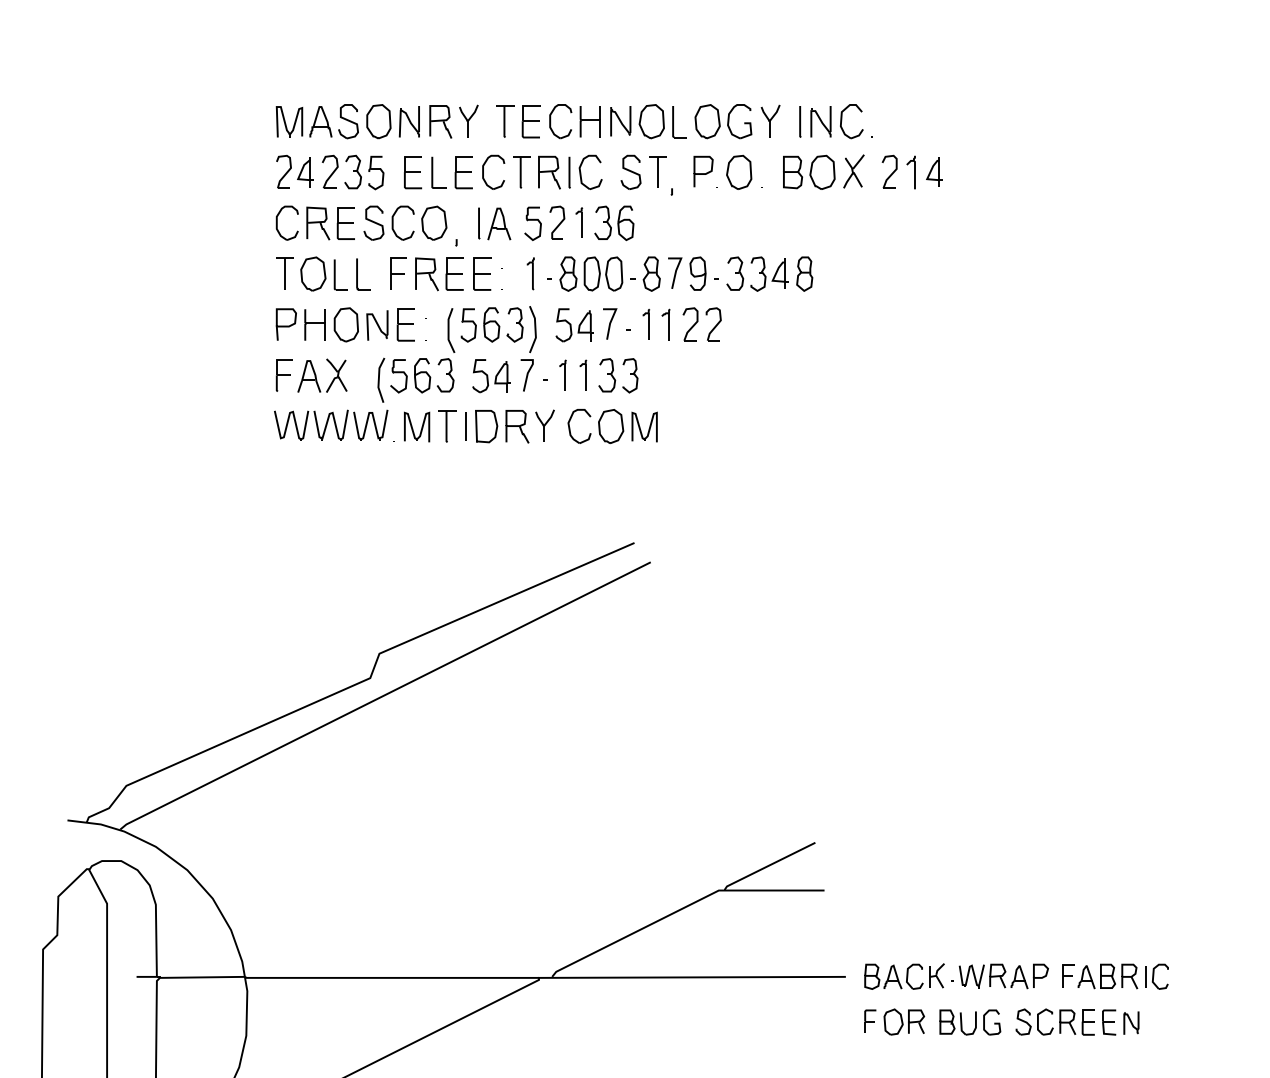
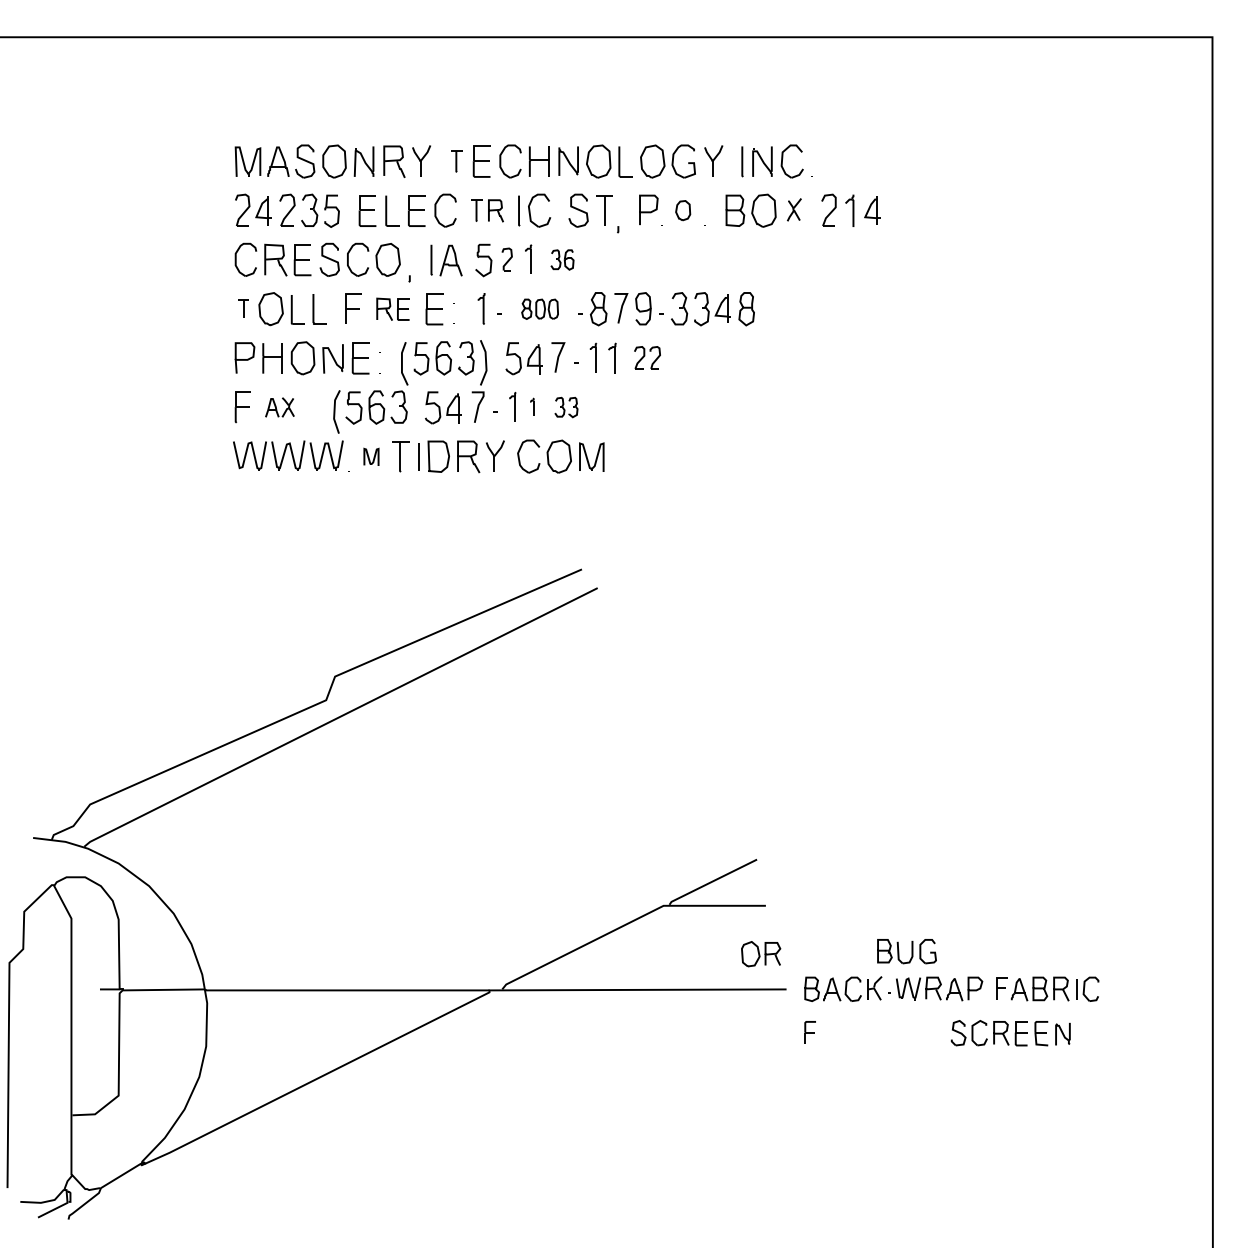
part: (504, 121) -> (456, 161), size x0.7
part: (854, 171) -> (794, 209), size x0.7
part: (536, 172) -> (487, 210), size x0.7
part: (738, 172) -> (682, 210), size x0.6
part: (556, 222) -> (506, 259), size x0.7
part: (614, 222) -> (562, 259), size x0.6
part: (284, 273) -> (243, 308), size x0.6
part: (438, 274) -> (392, 309), size x0.7
part: (590, 274) -> (539, 309), size x0.6
part: (702, 324) -> (647, 357), size x0.7
part: (582, 374) -> (531, 406), size x0.6
part: (322, 375) -> (279, 407), size x0.6
part: (618, 375) -> (566, 407), size x0.6
part: (417, 426) -> (371, 456), size x0.6
part: (904, 1022) -> (761, 954), moved
part: (969, 1022) -> (906, 951), moved

